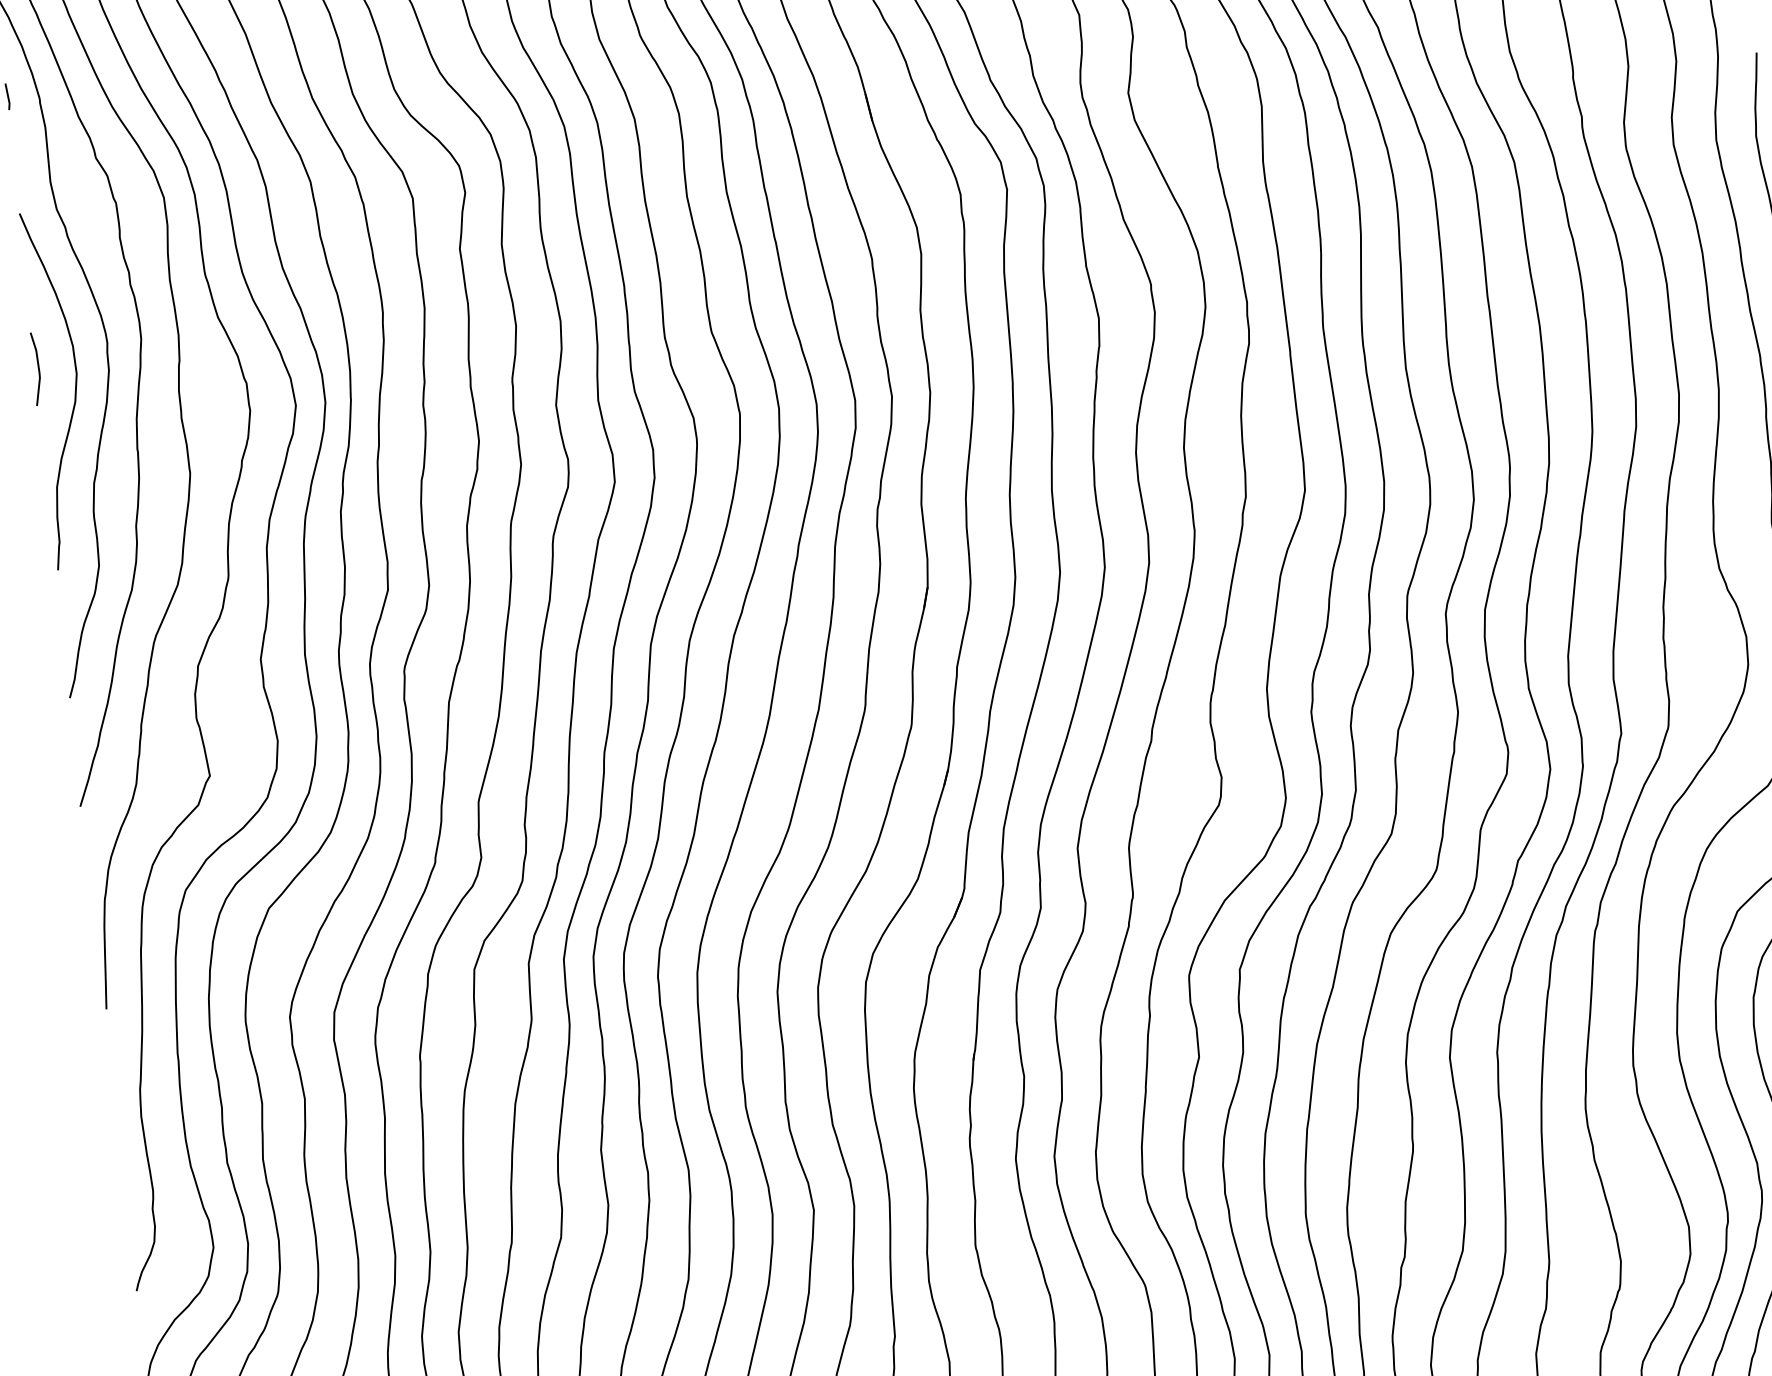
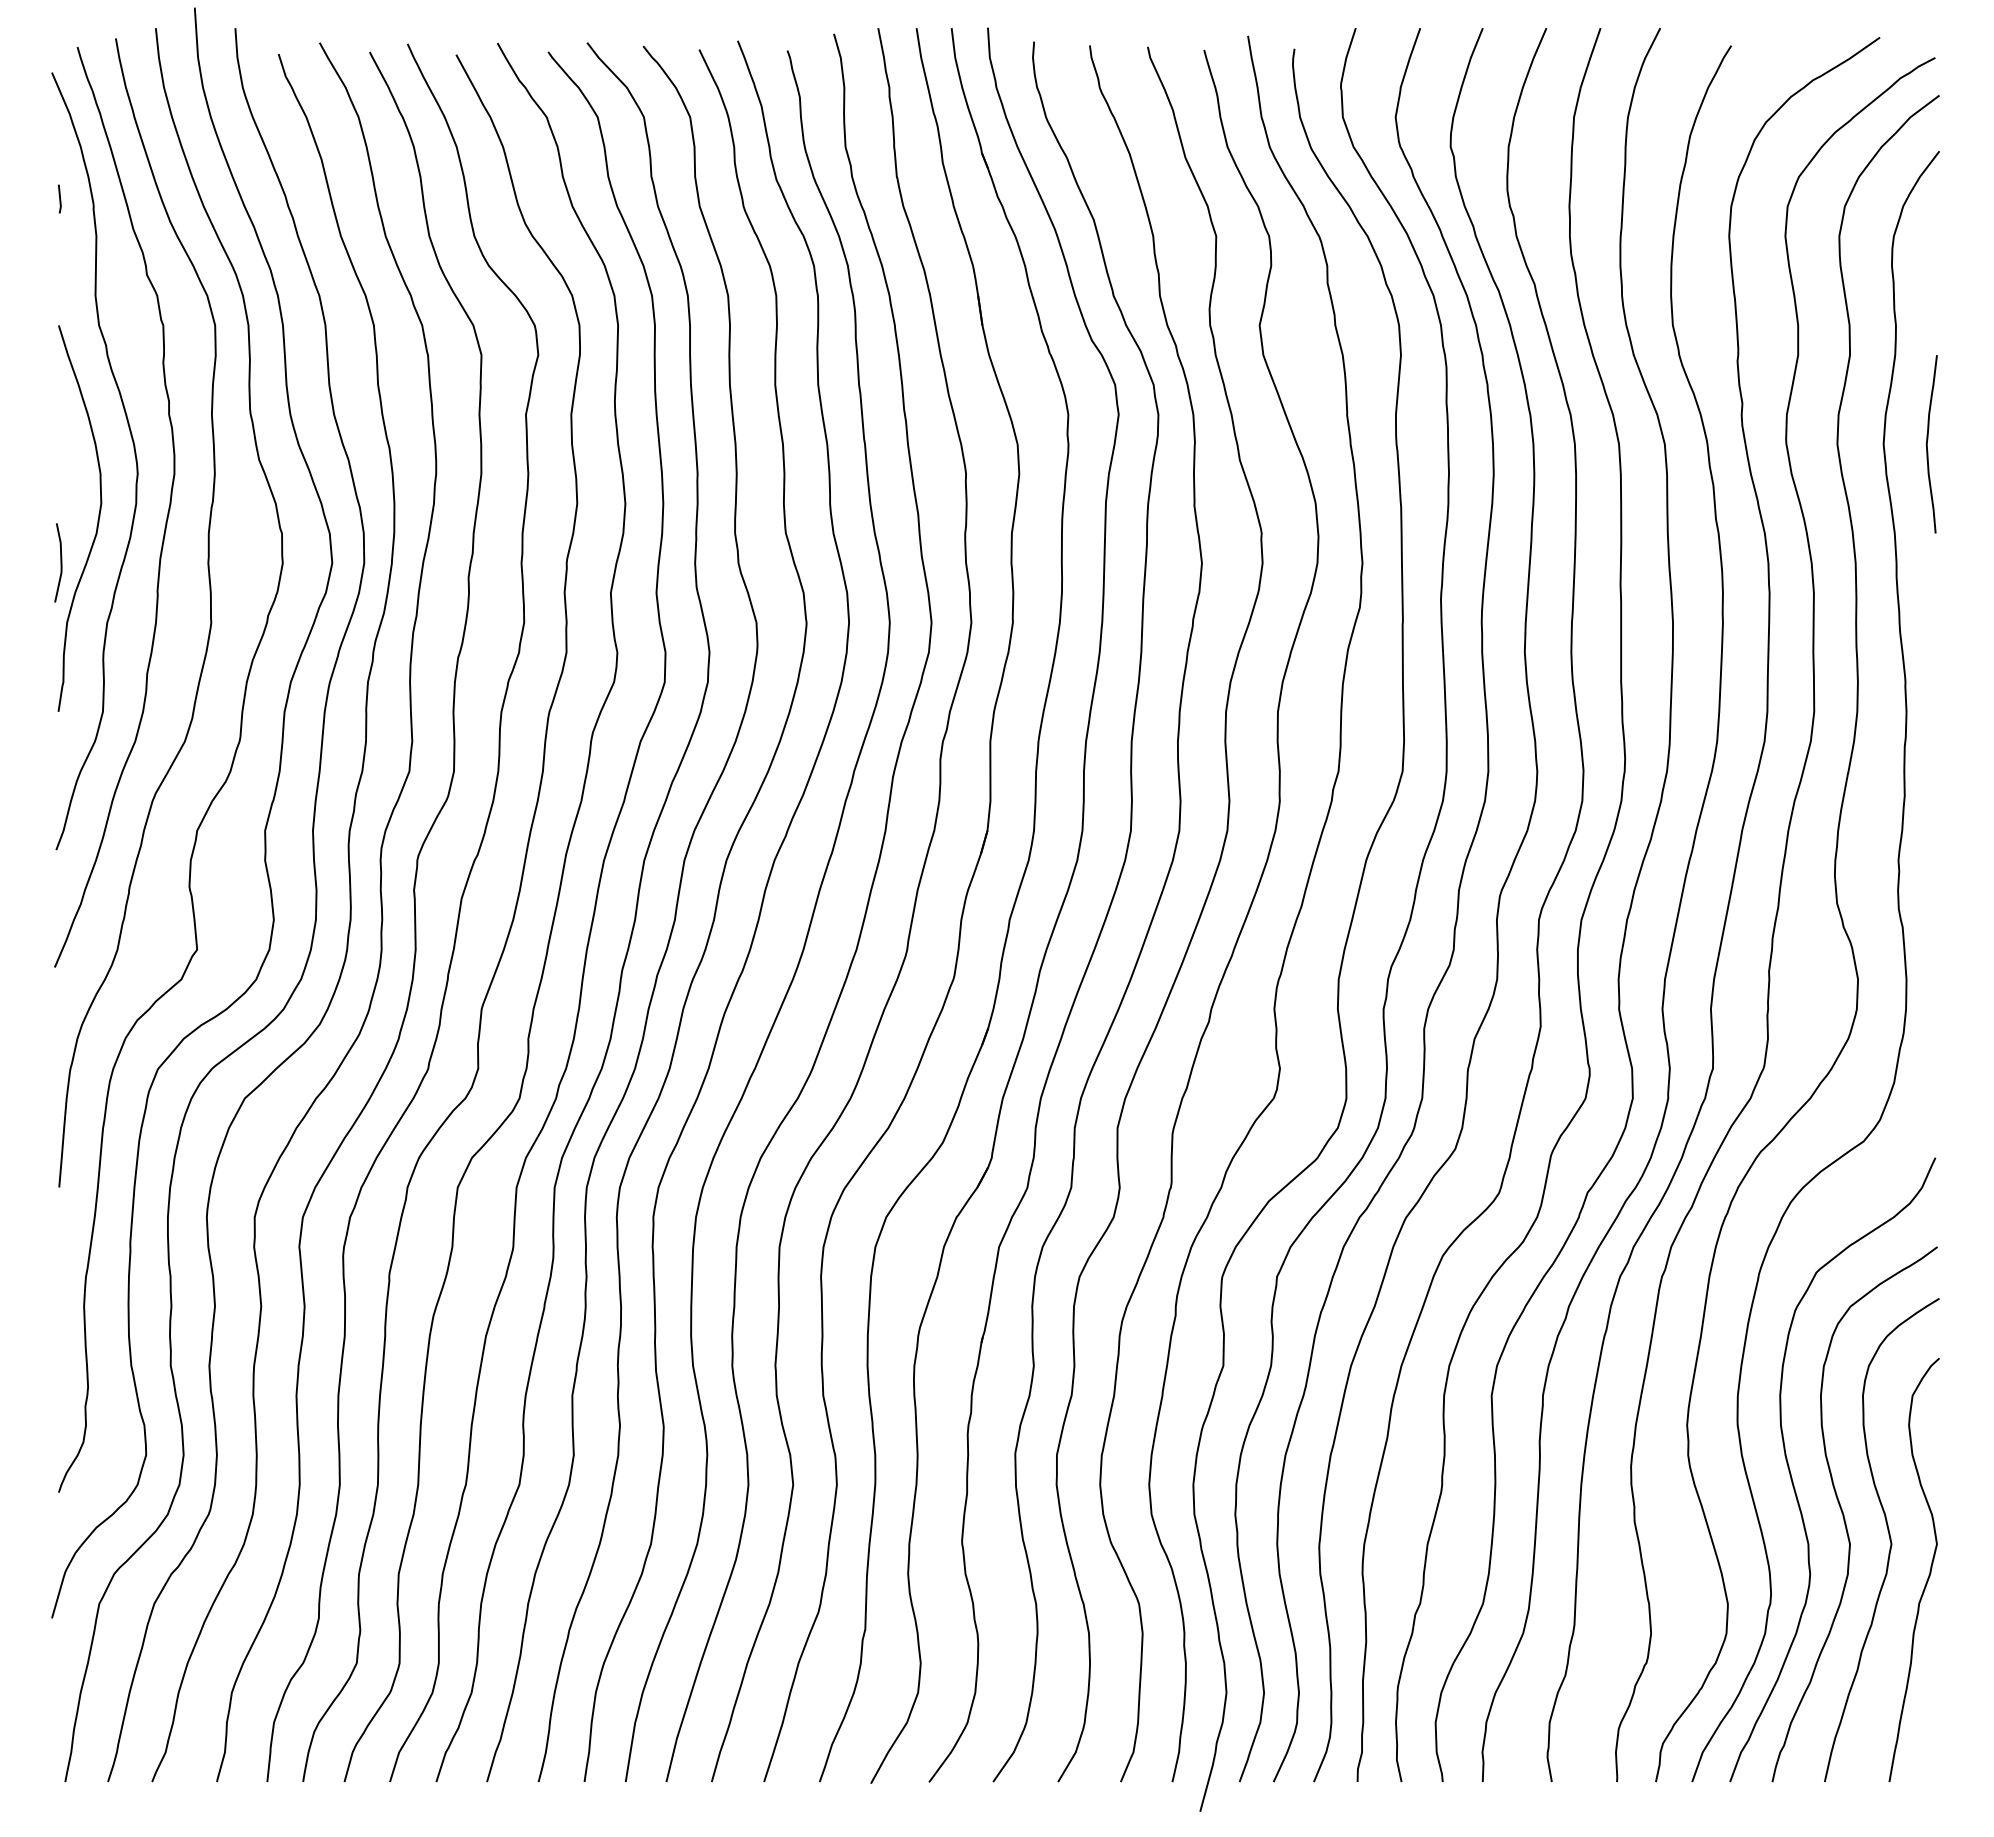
line: (38, 368) -> (60, 562), moved

